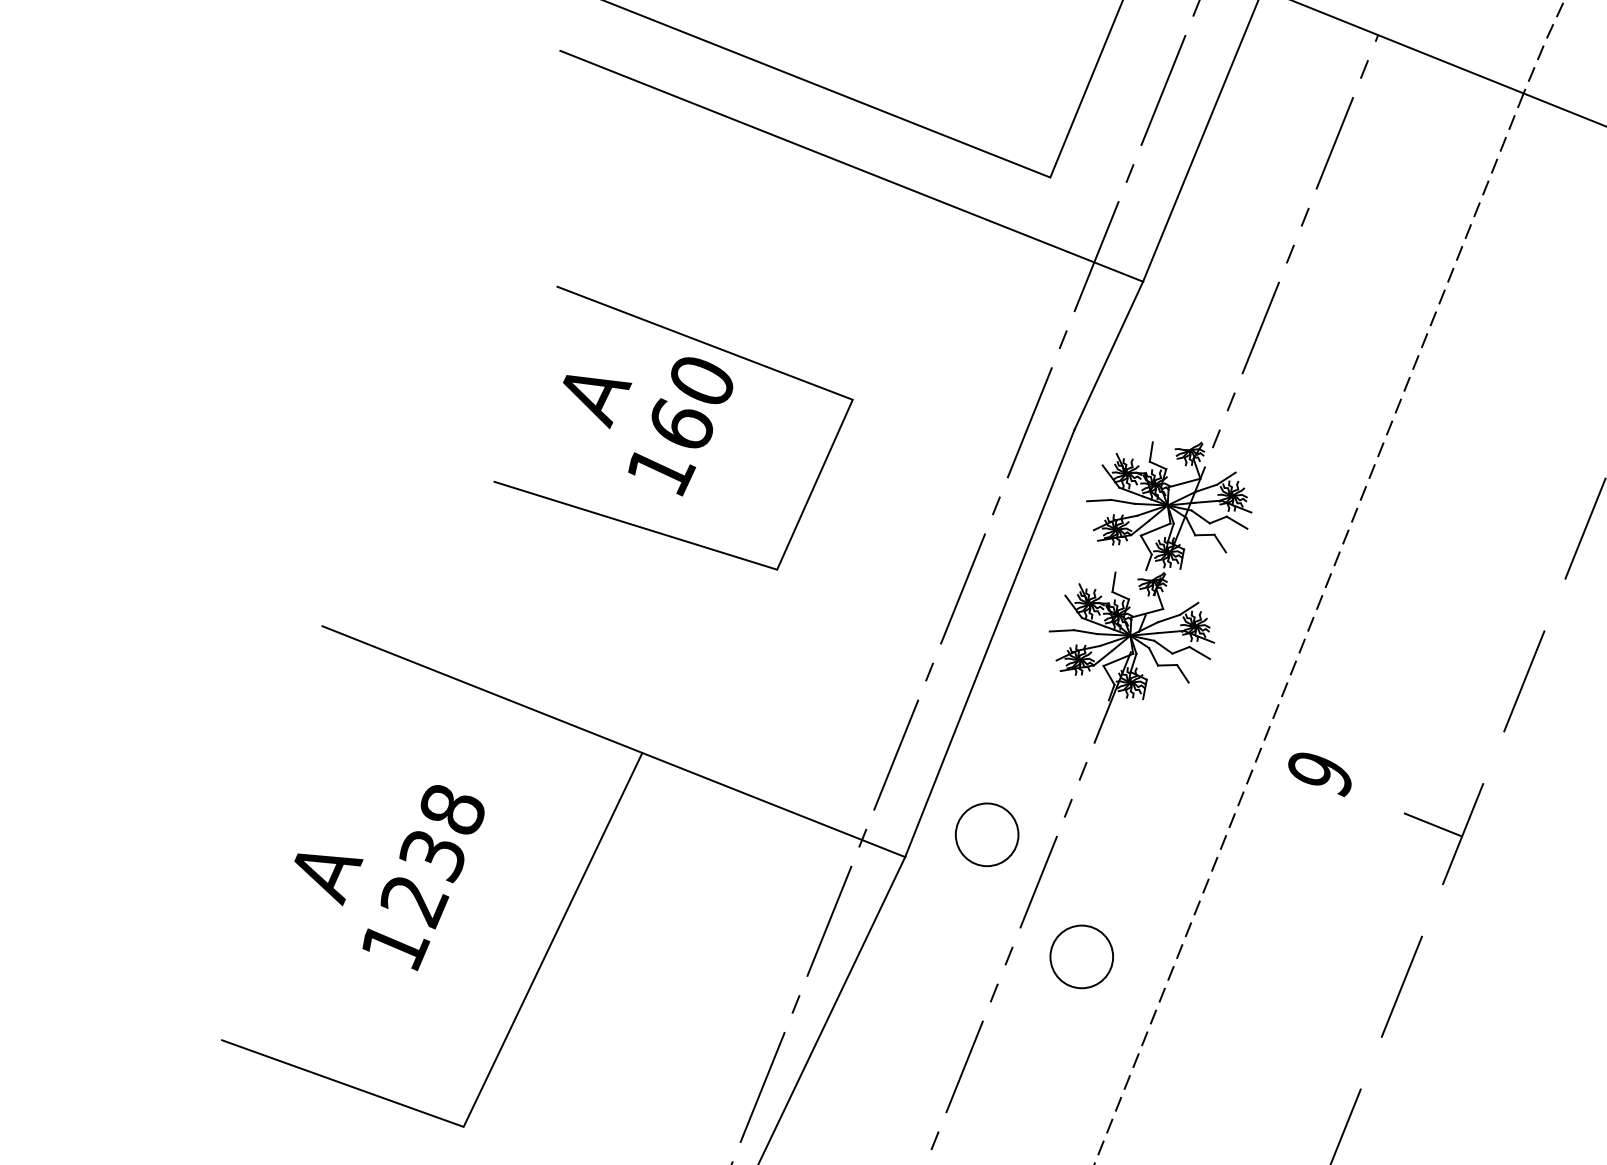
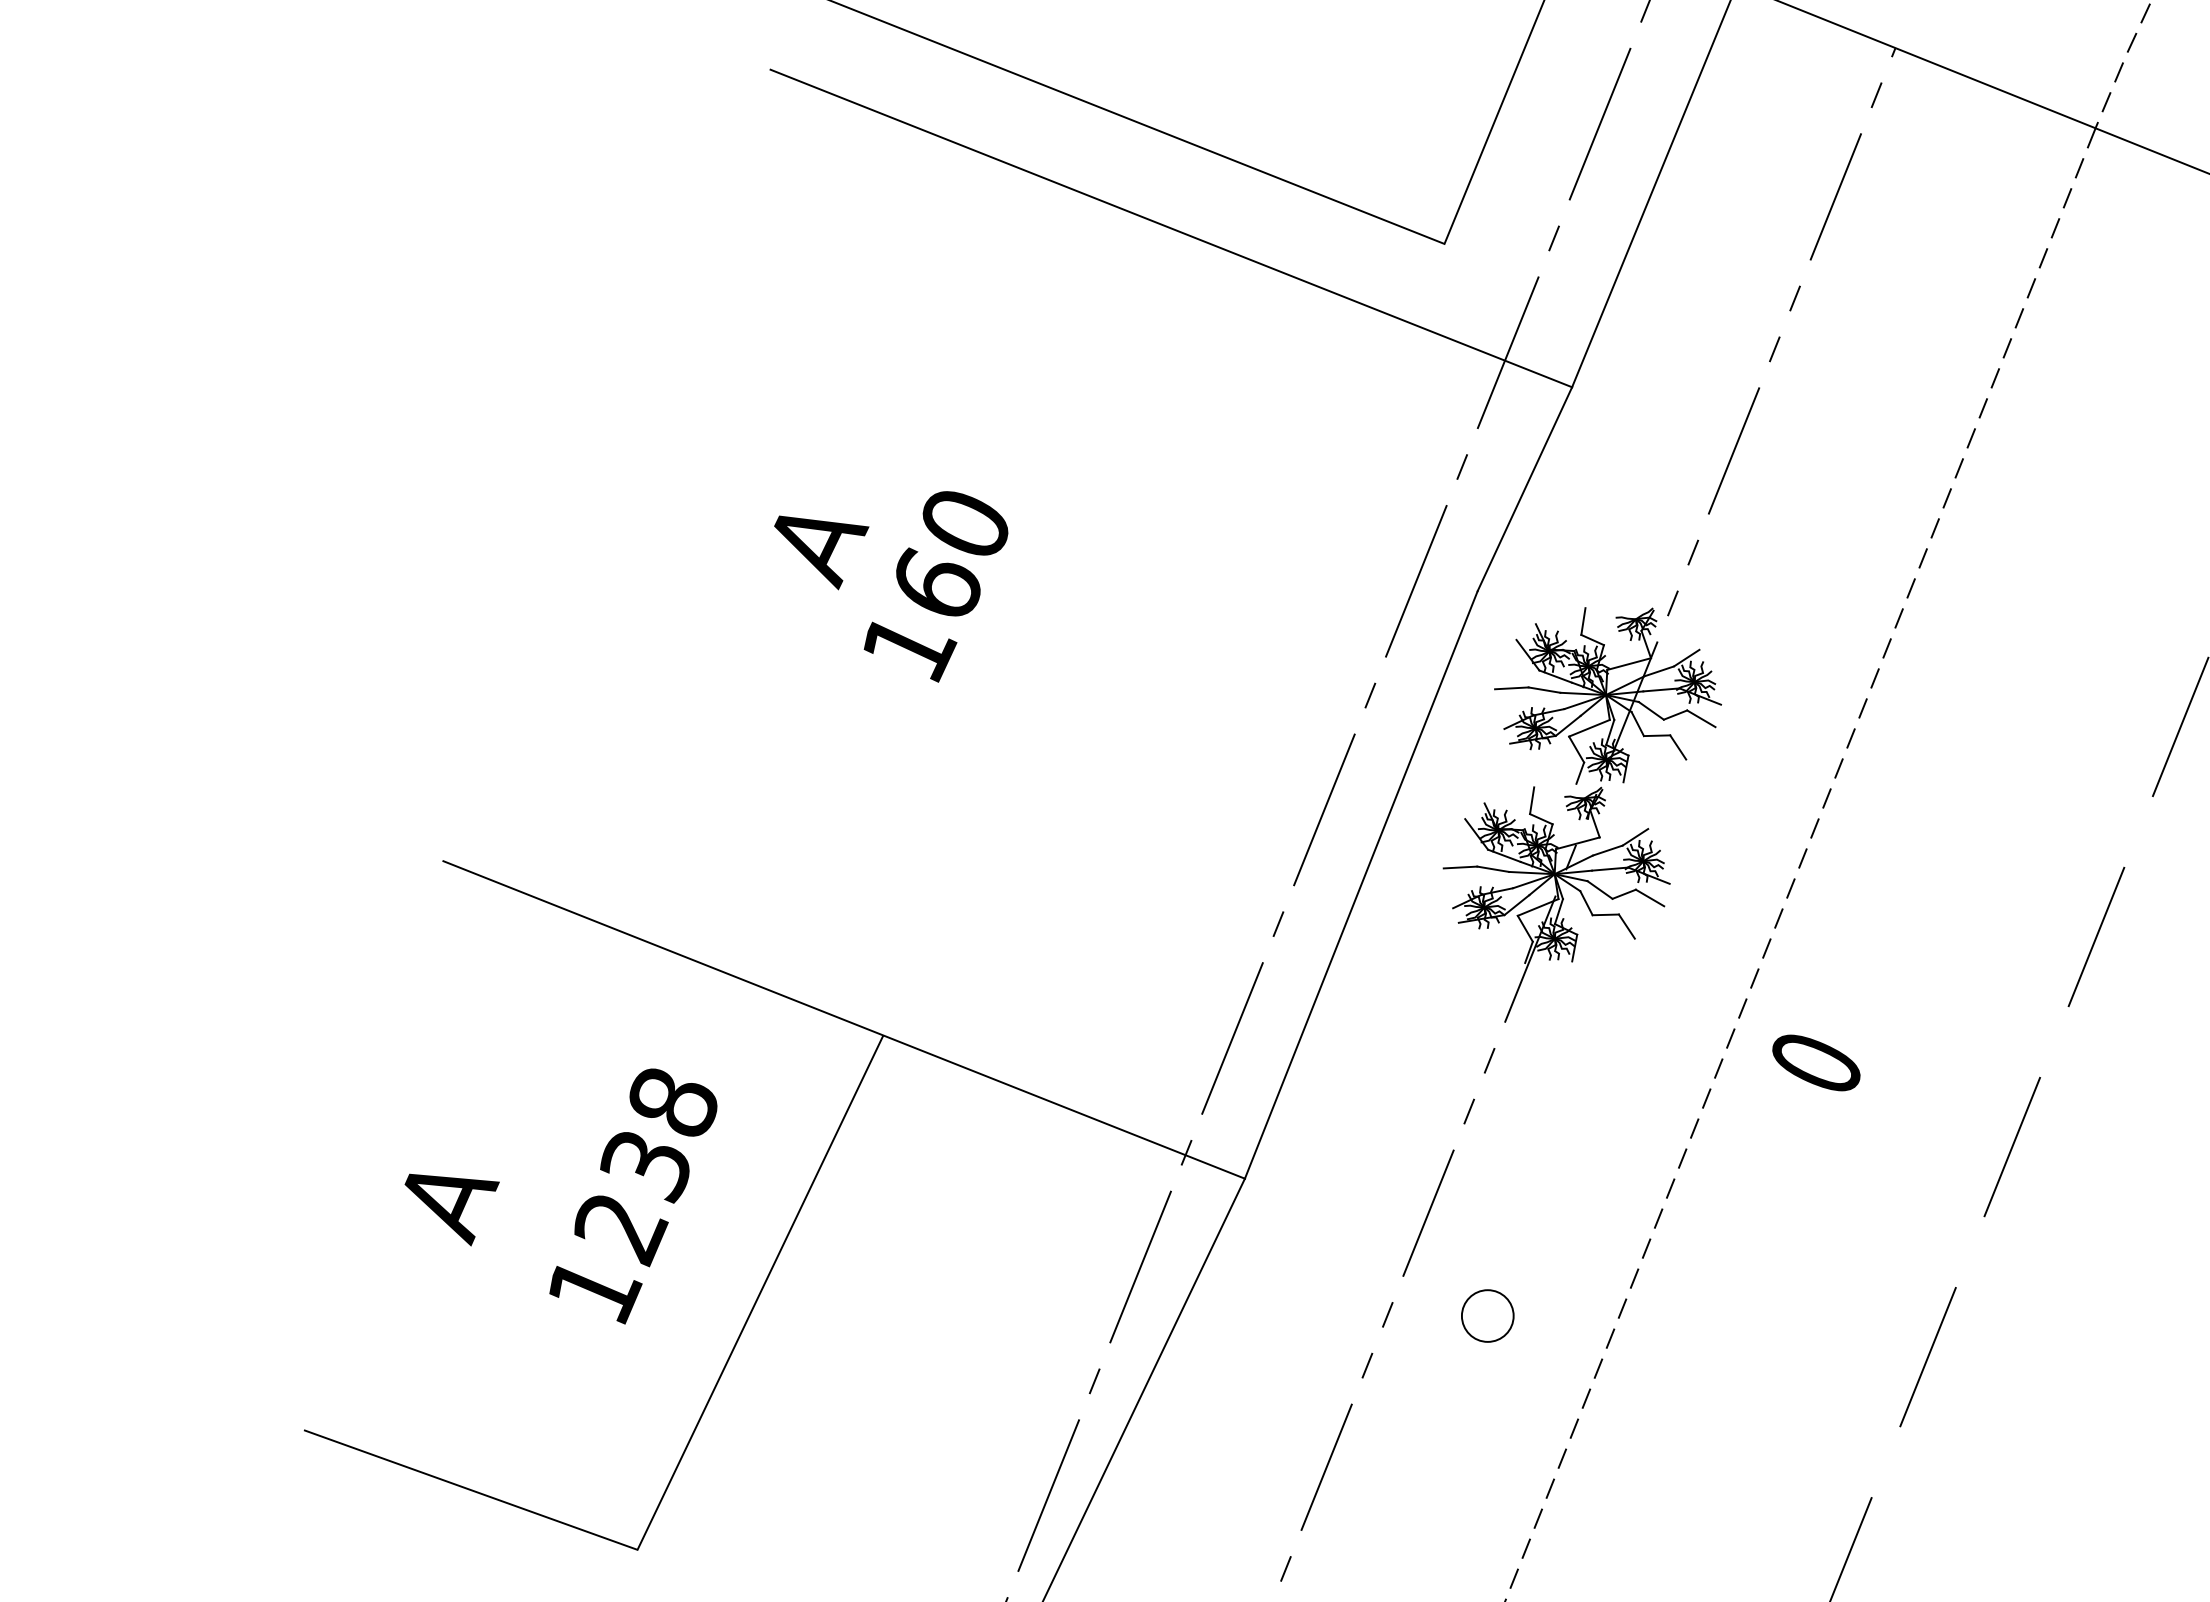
line: (703, 343) -> (967, 472), removed
text: (1320, 774) -> (1815, 1065), 9 -> 0
line: (1432, 824) -> (1970, 1134), removed
circle: (987, 835) -> (1357, 1148), removed
text: (423, 878) -> (633, 1196), moved
circle: (1081, 956) -> (1487, 1315), size x0.6

